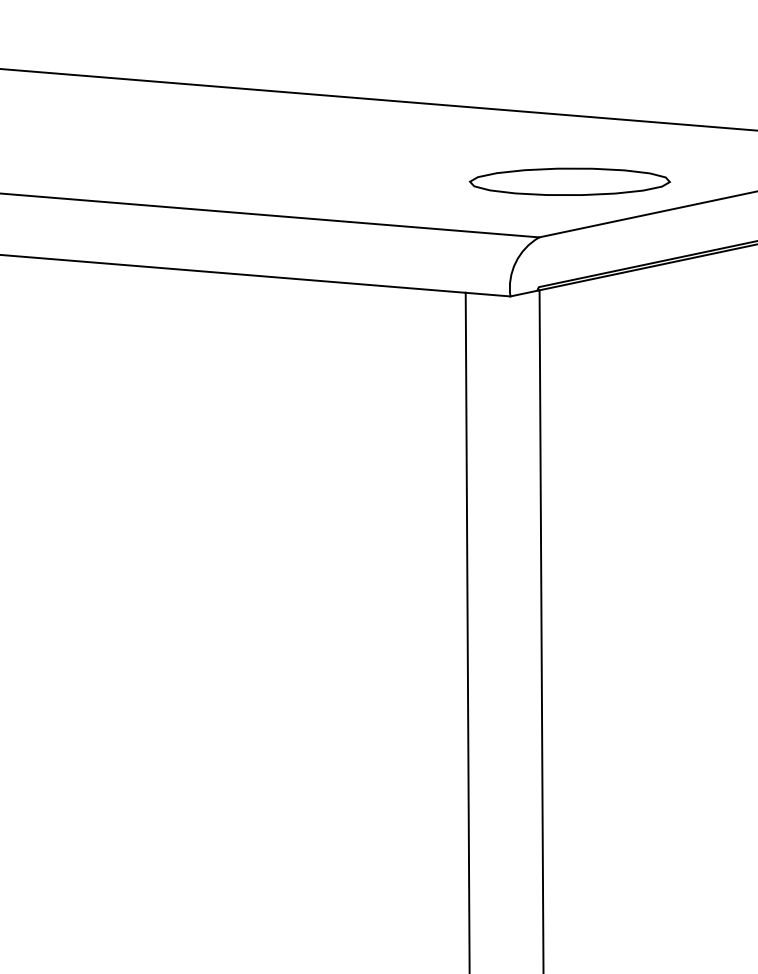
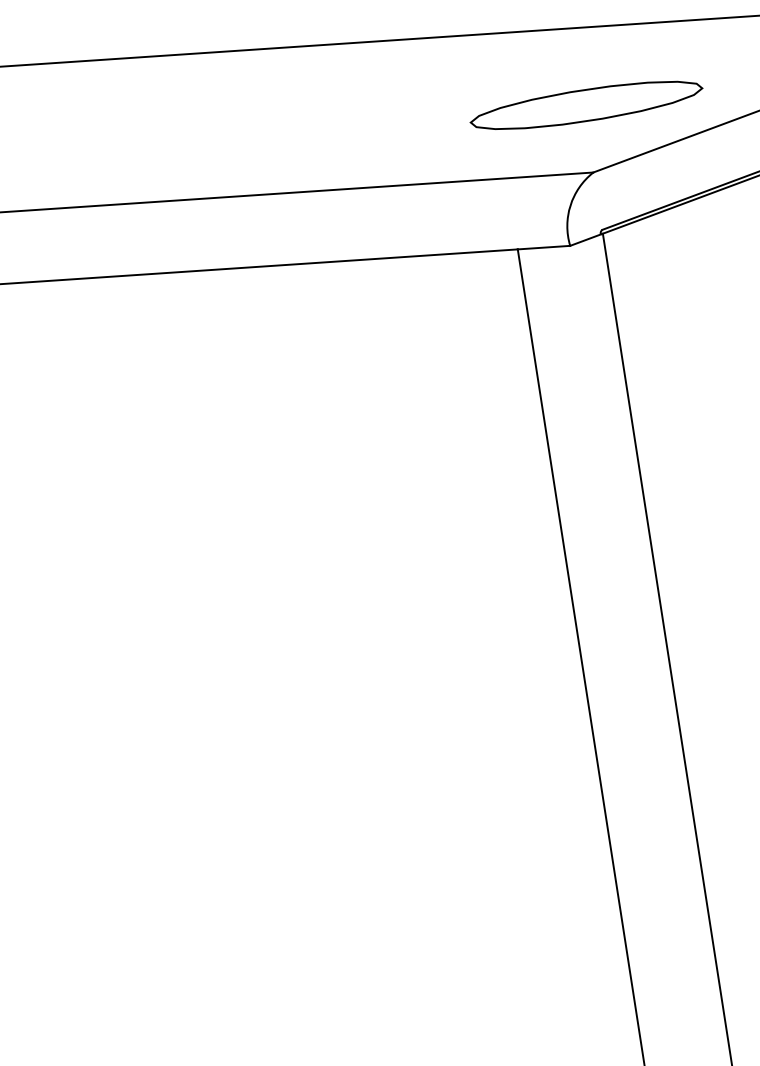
part: (569, 181) -> (585, 105), moved

